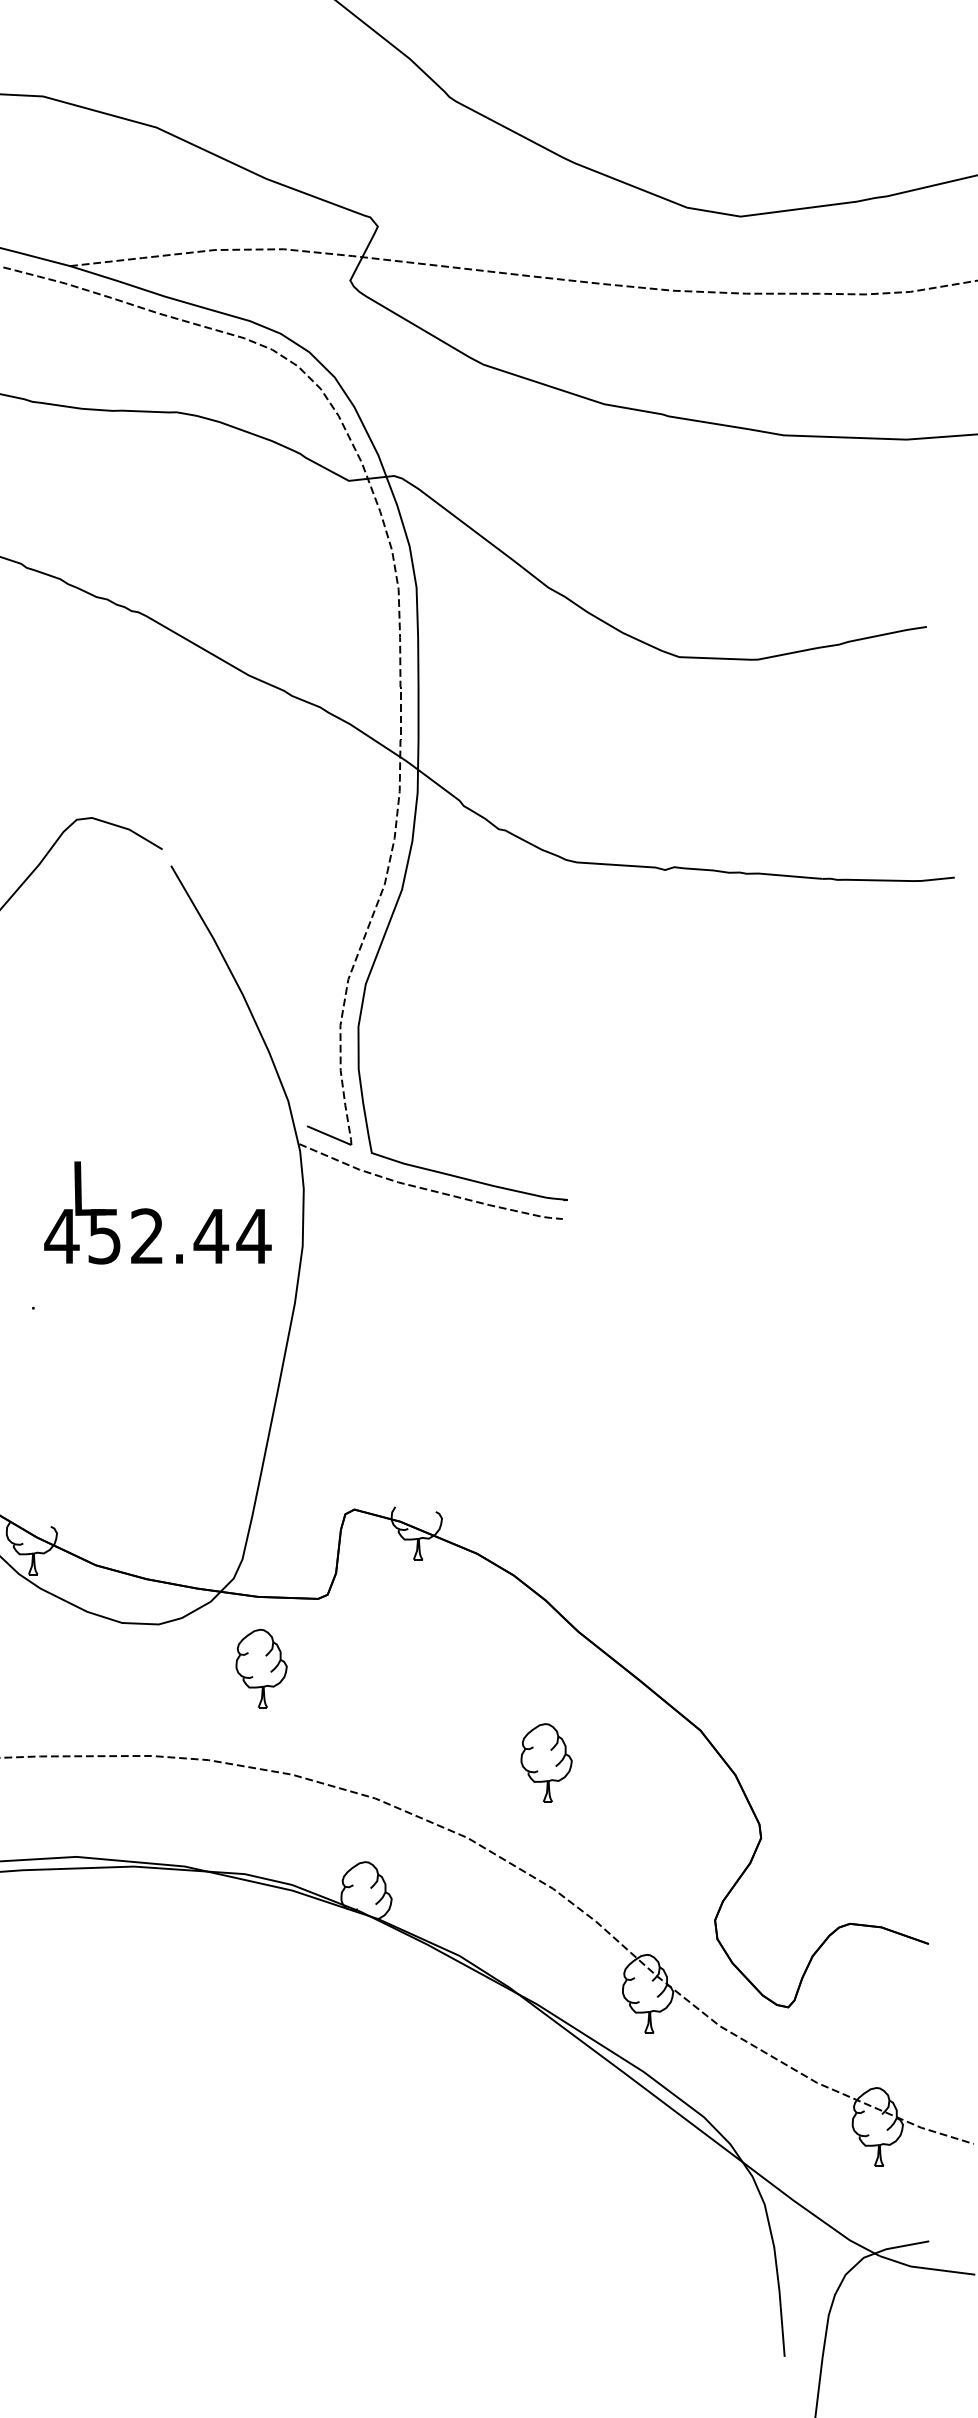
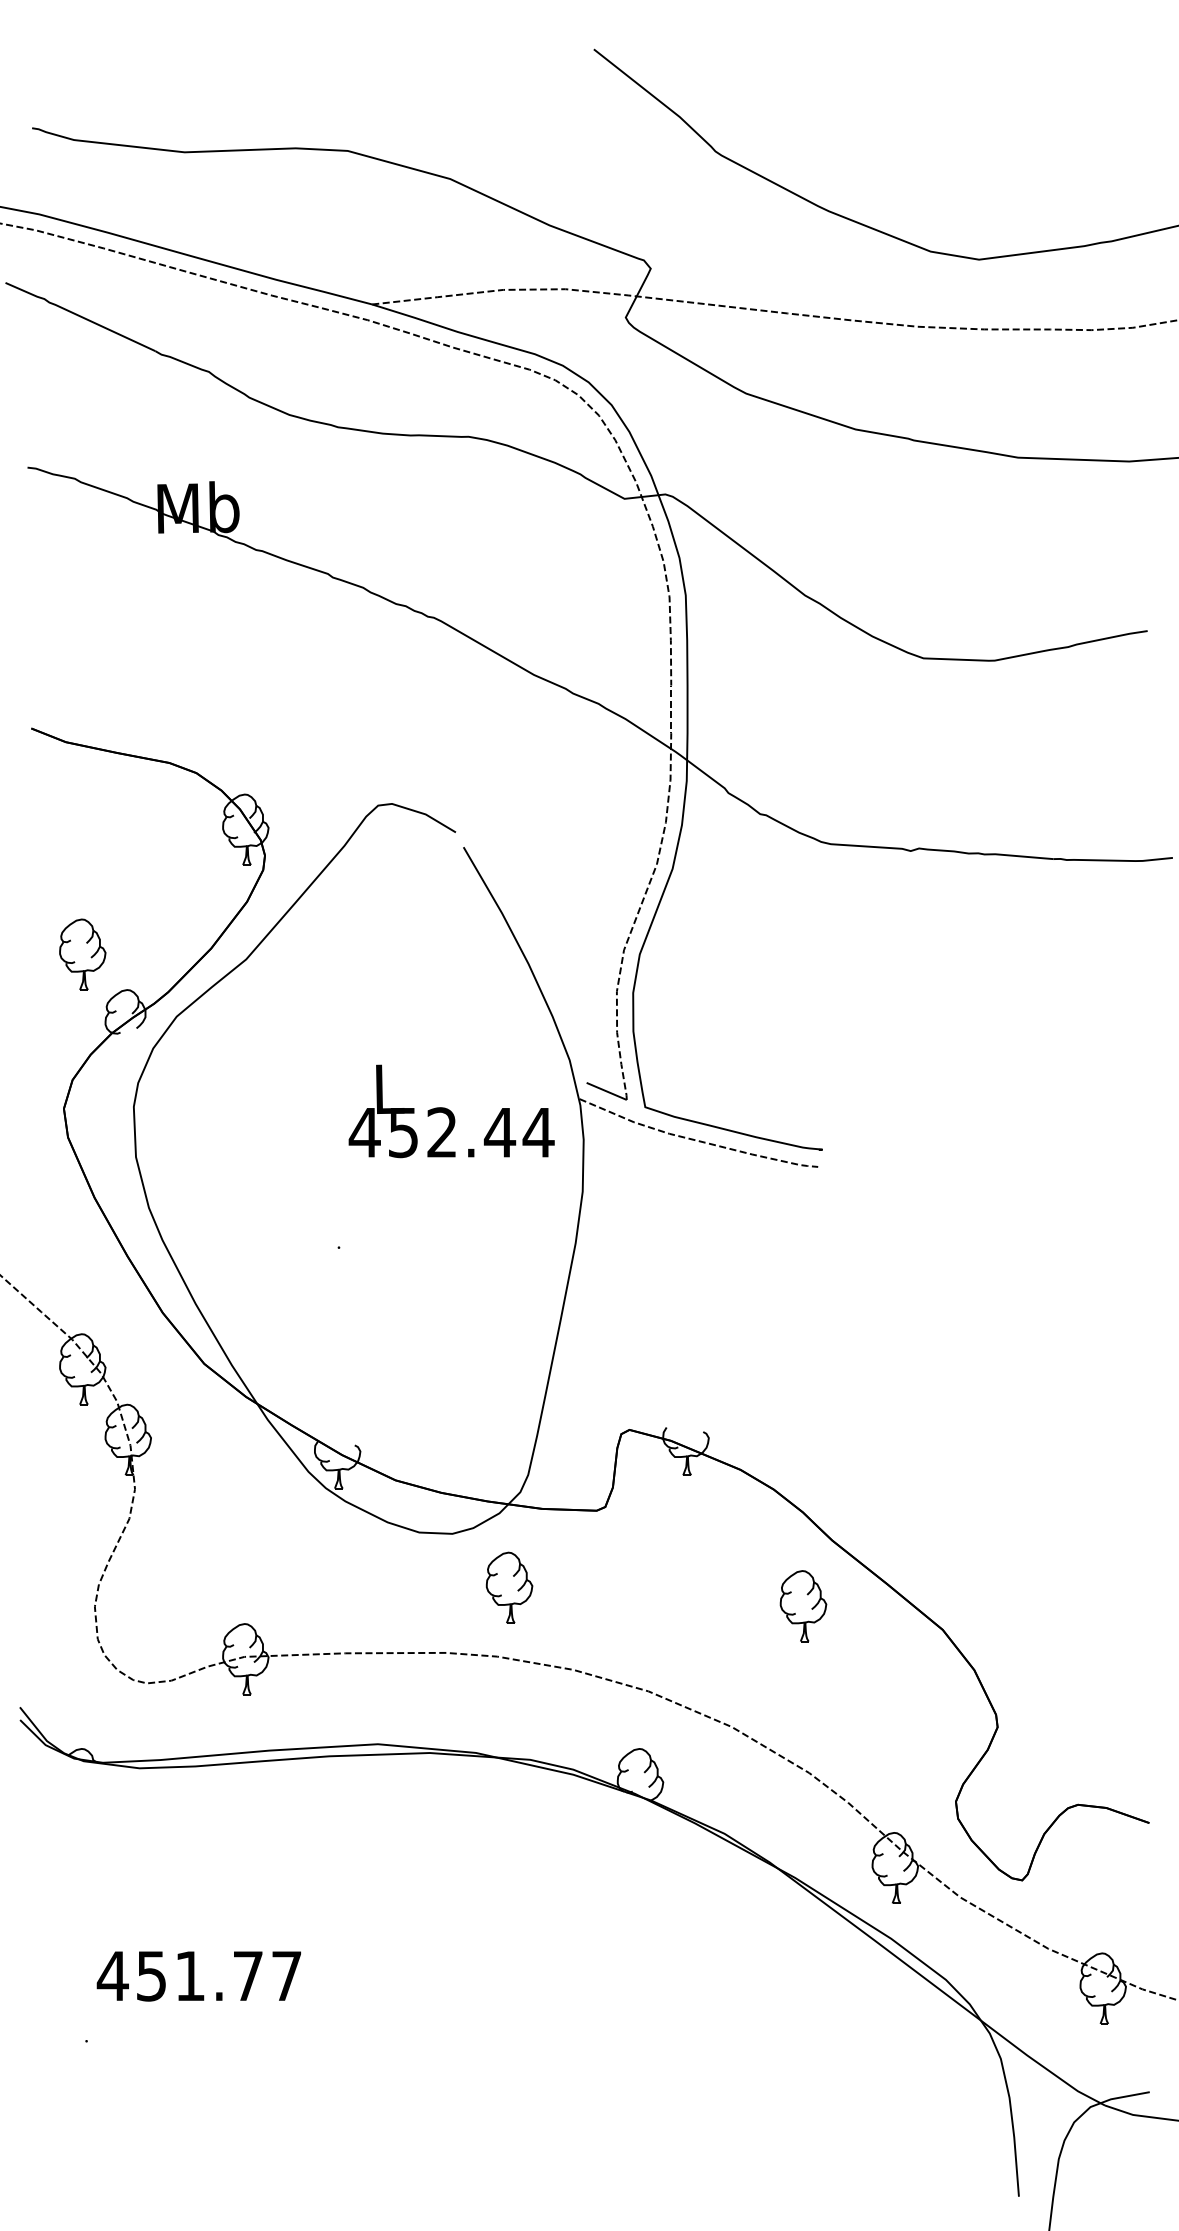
text: (157, 1213) -> (451, 1111), moved
part: (261, 1668) -> (509, 1587), moved
part: (546, 1763) -> (803, 1606), moved

